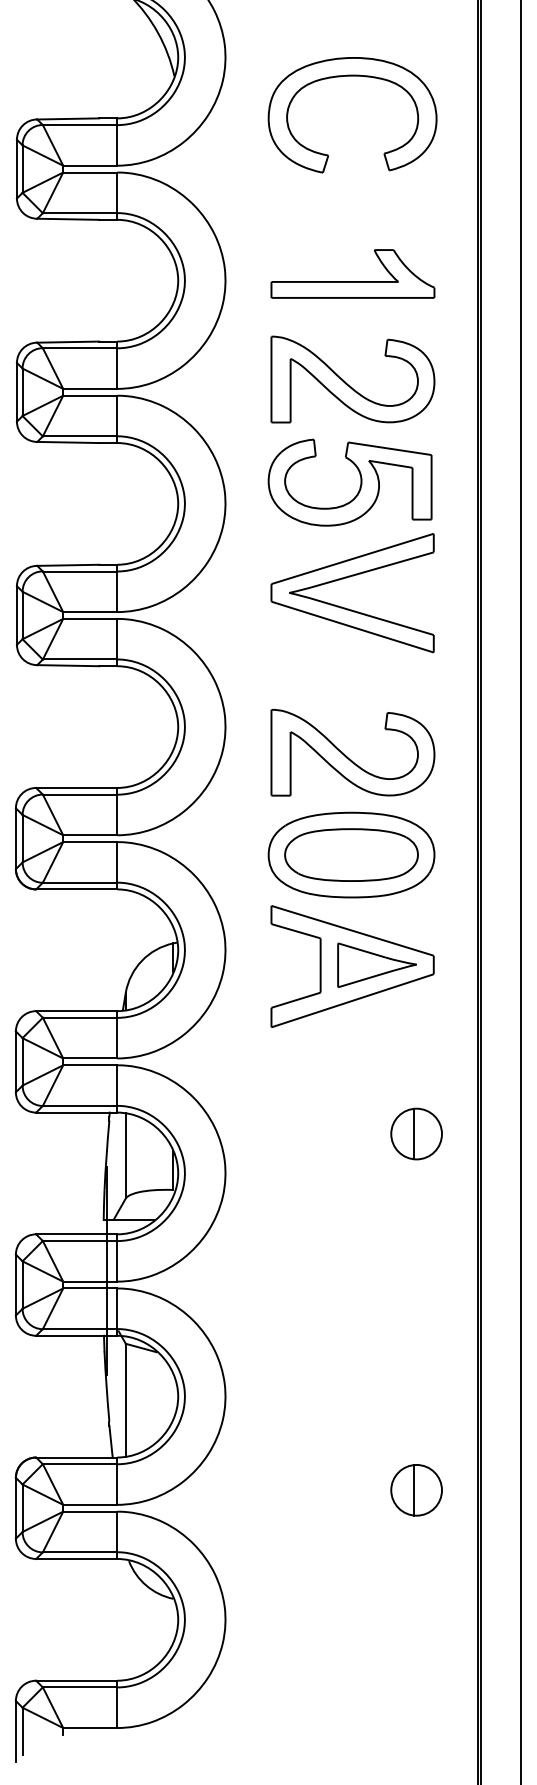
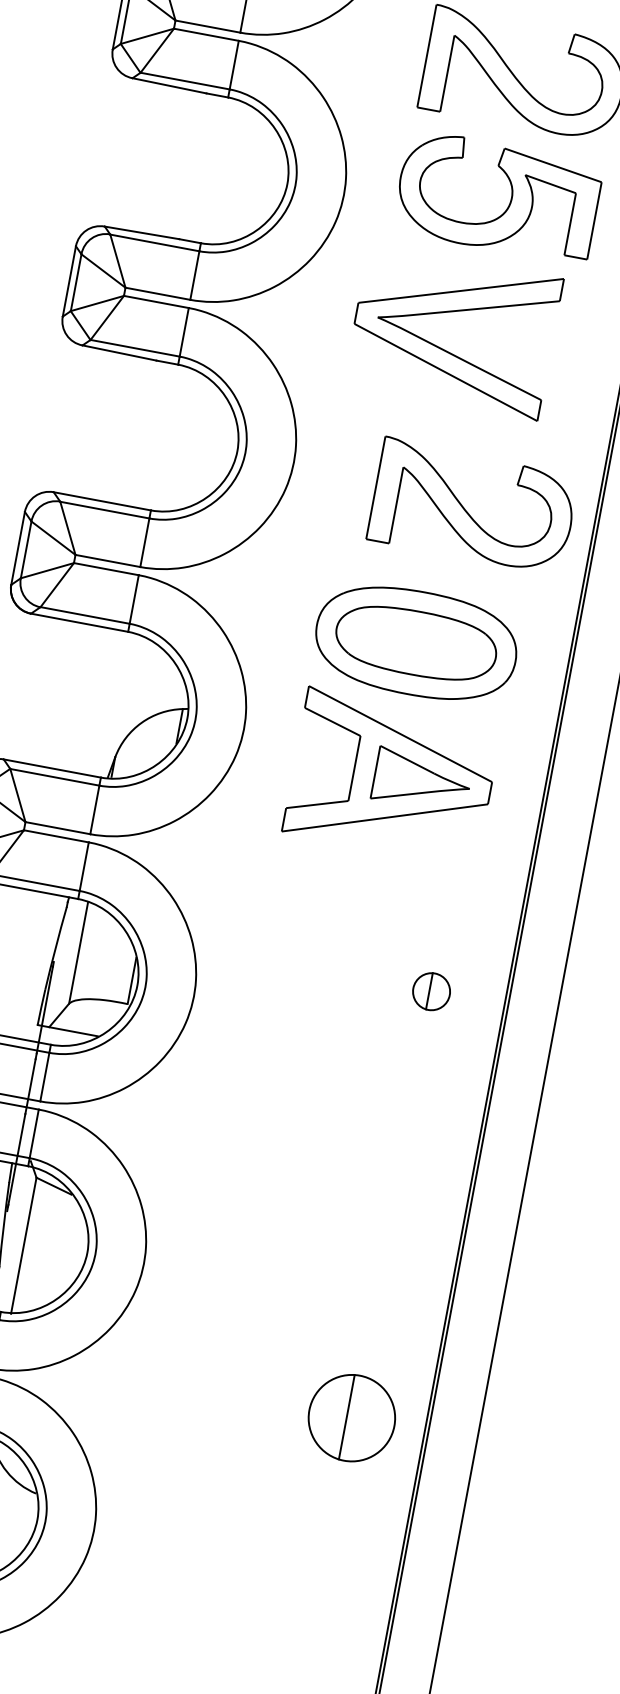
part: (348, 608) -> (445, 349), moved
part: (347, 756) -> (466, 509), moved
part: (416, 1133) -> (431, 991), size x0.6
part: (416, 1490) -> (351, 1418), size x1.4

